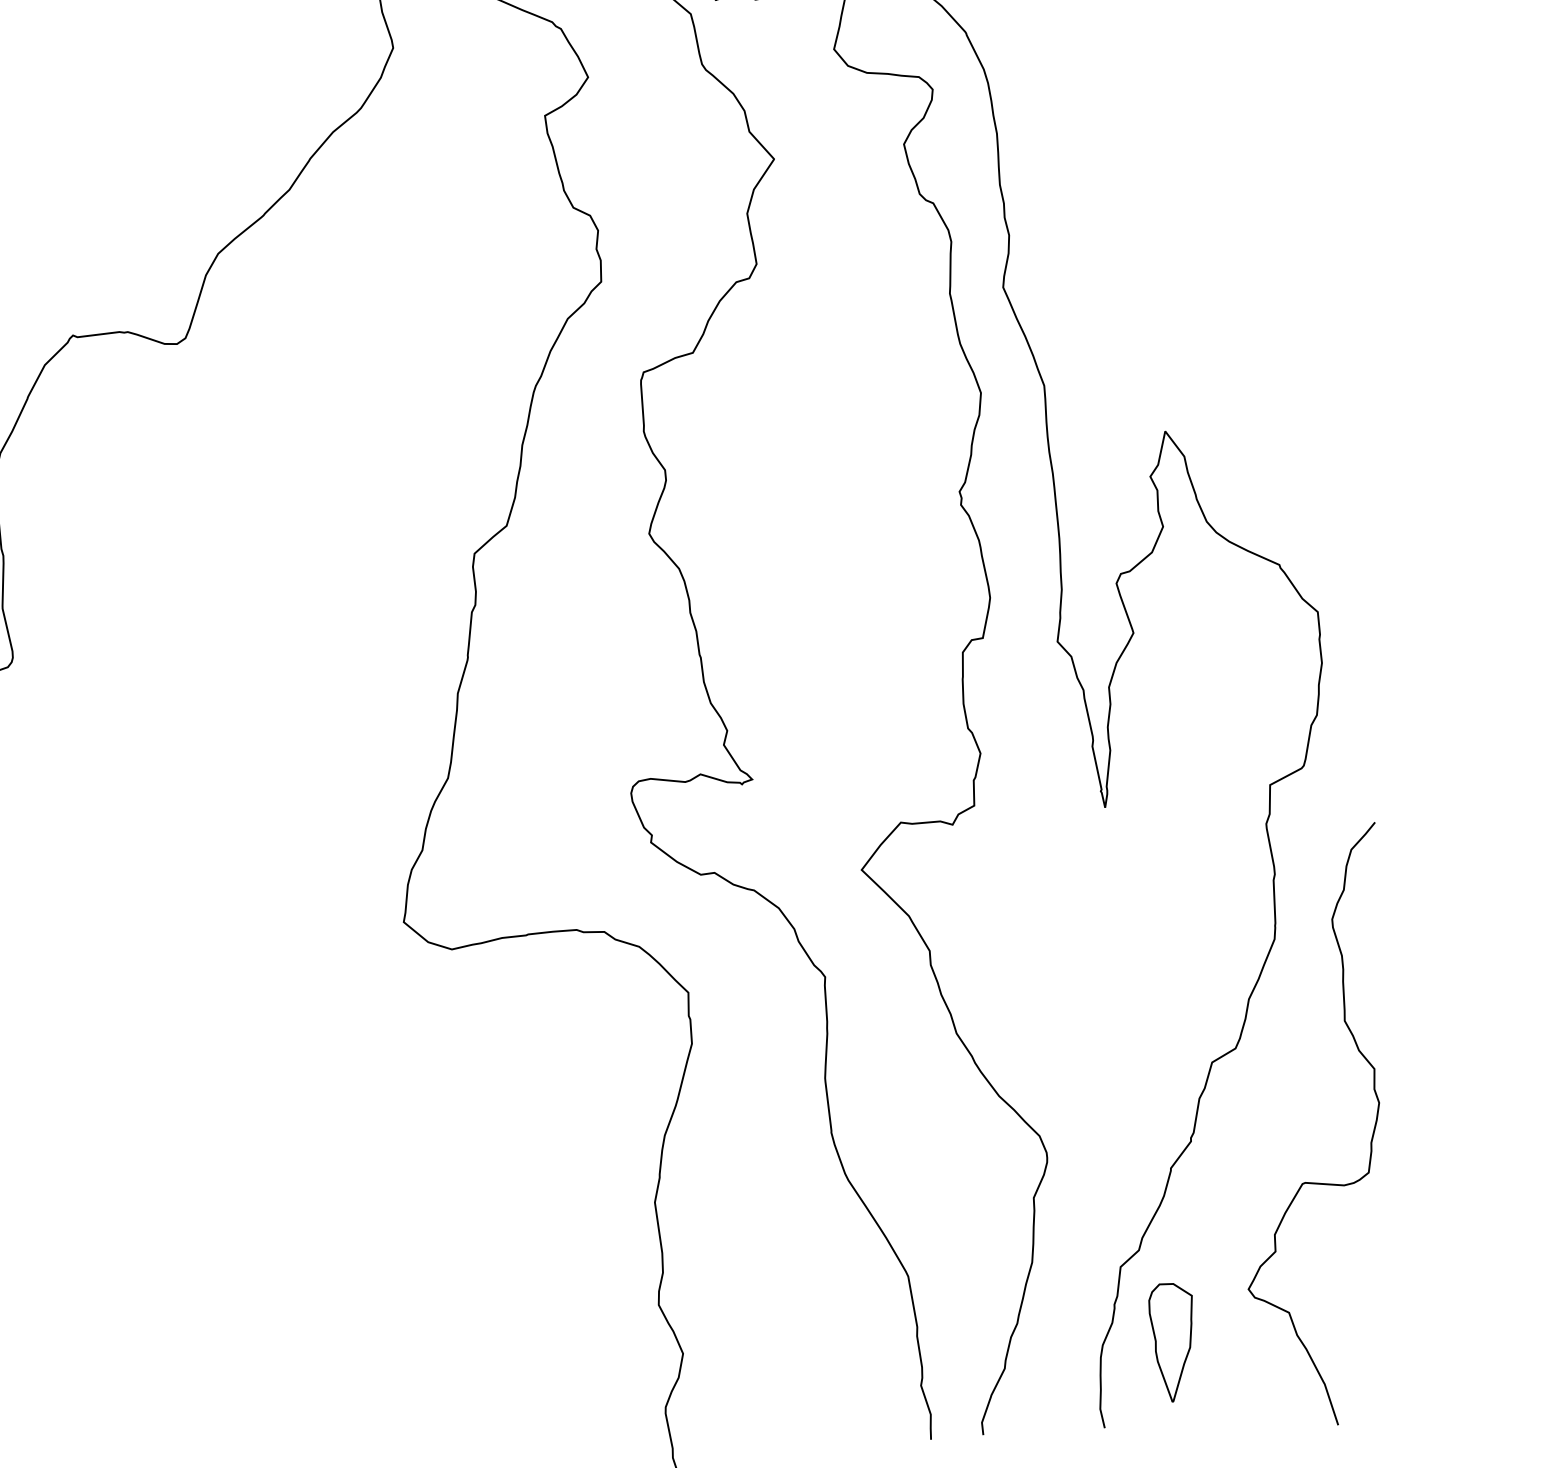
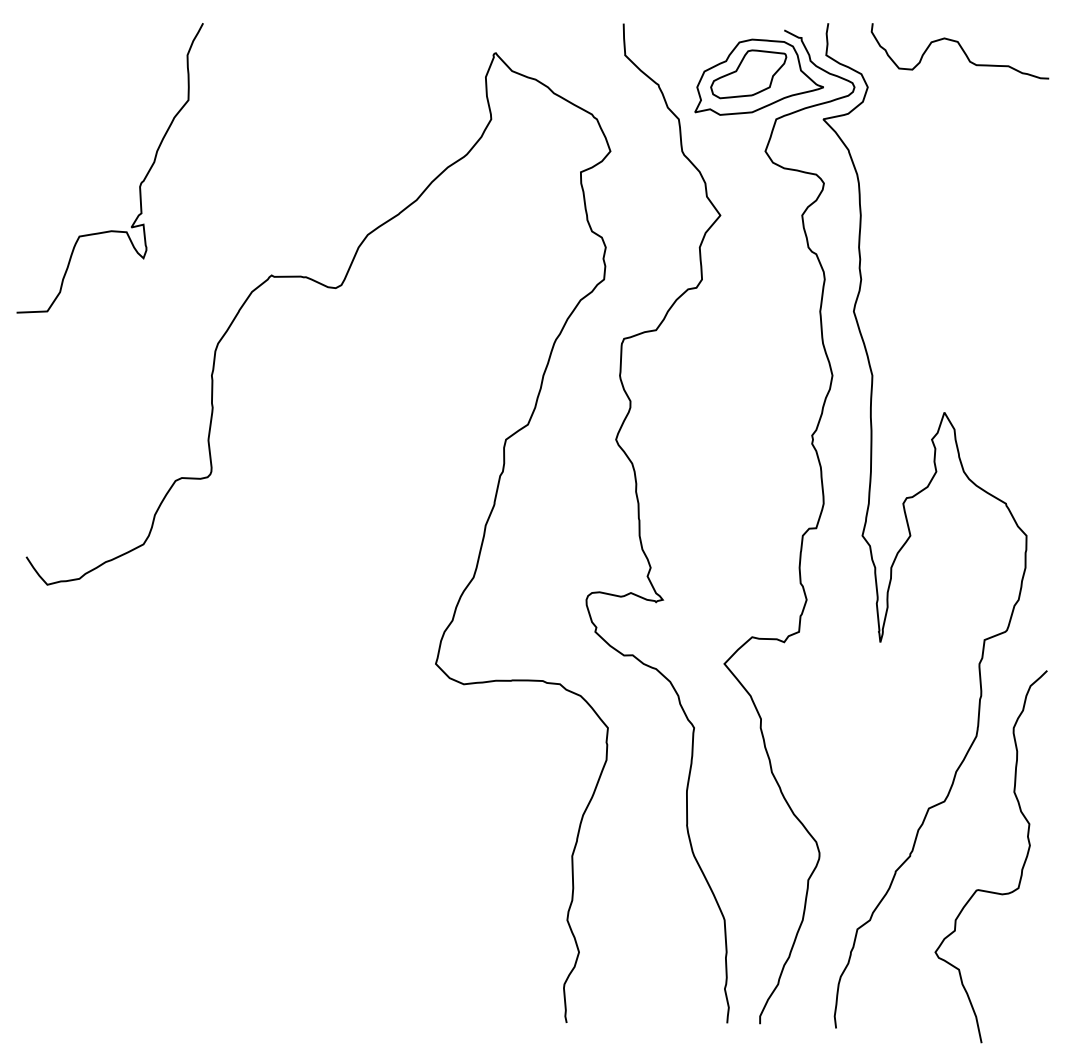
part: (1174, 1341) -> (885, 979), removed

